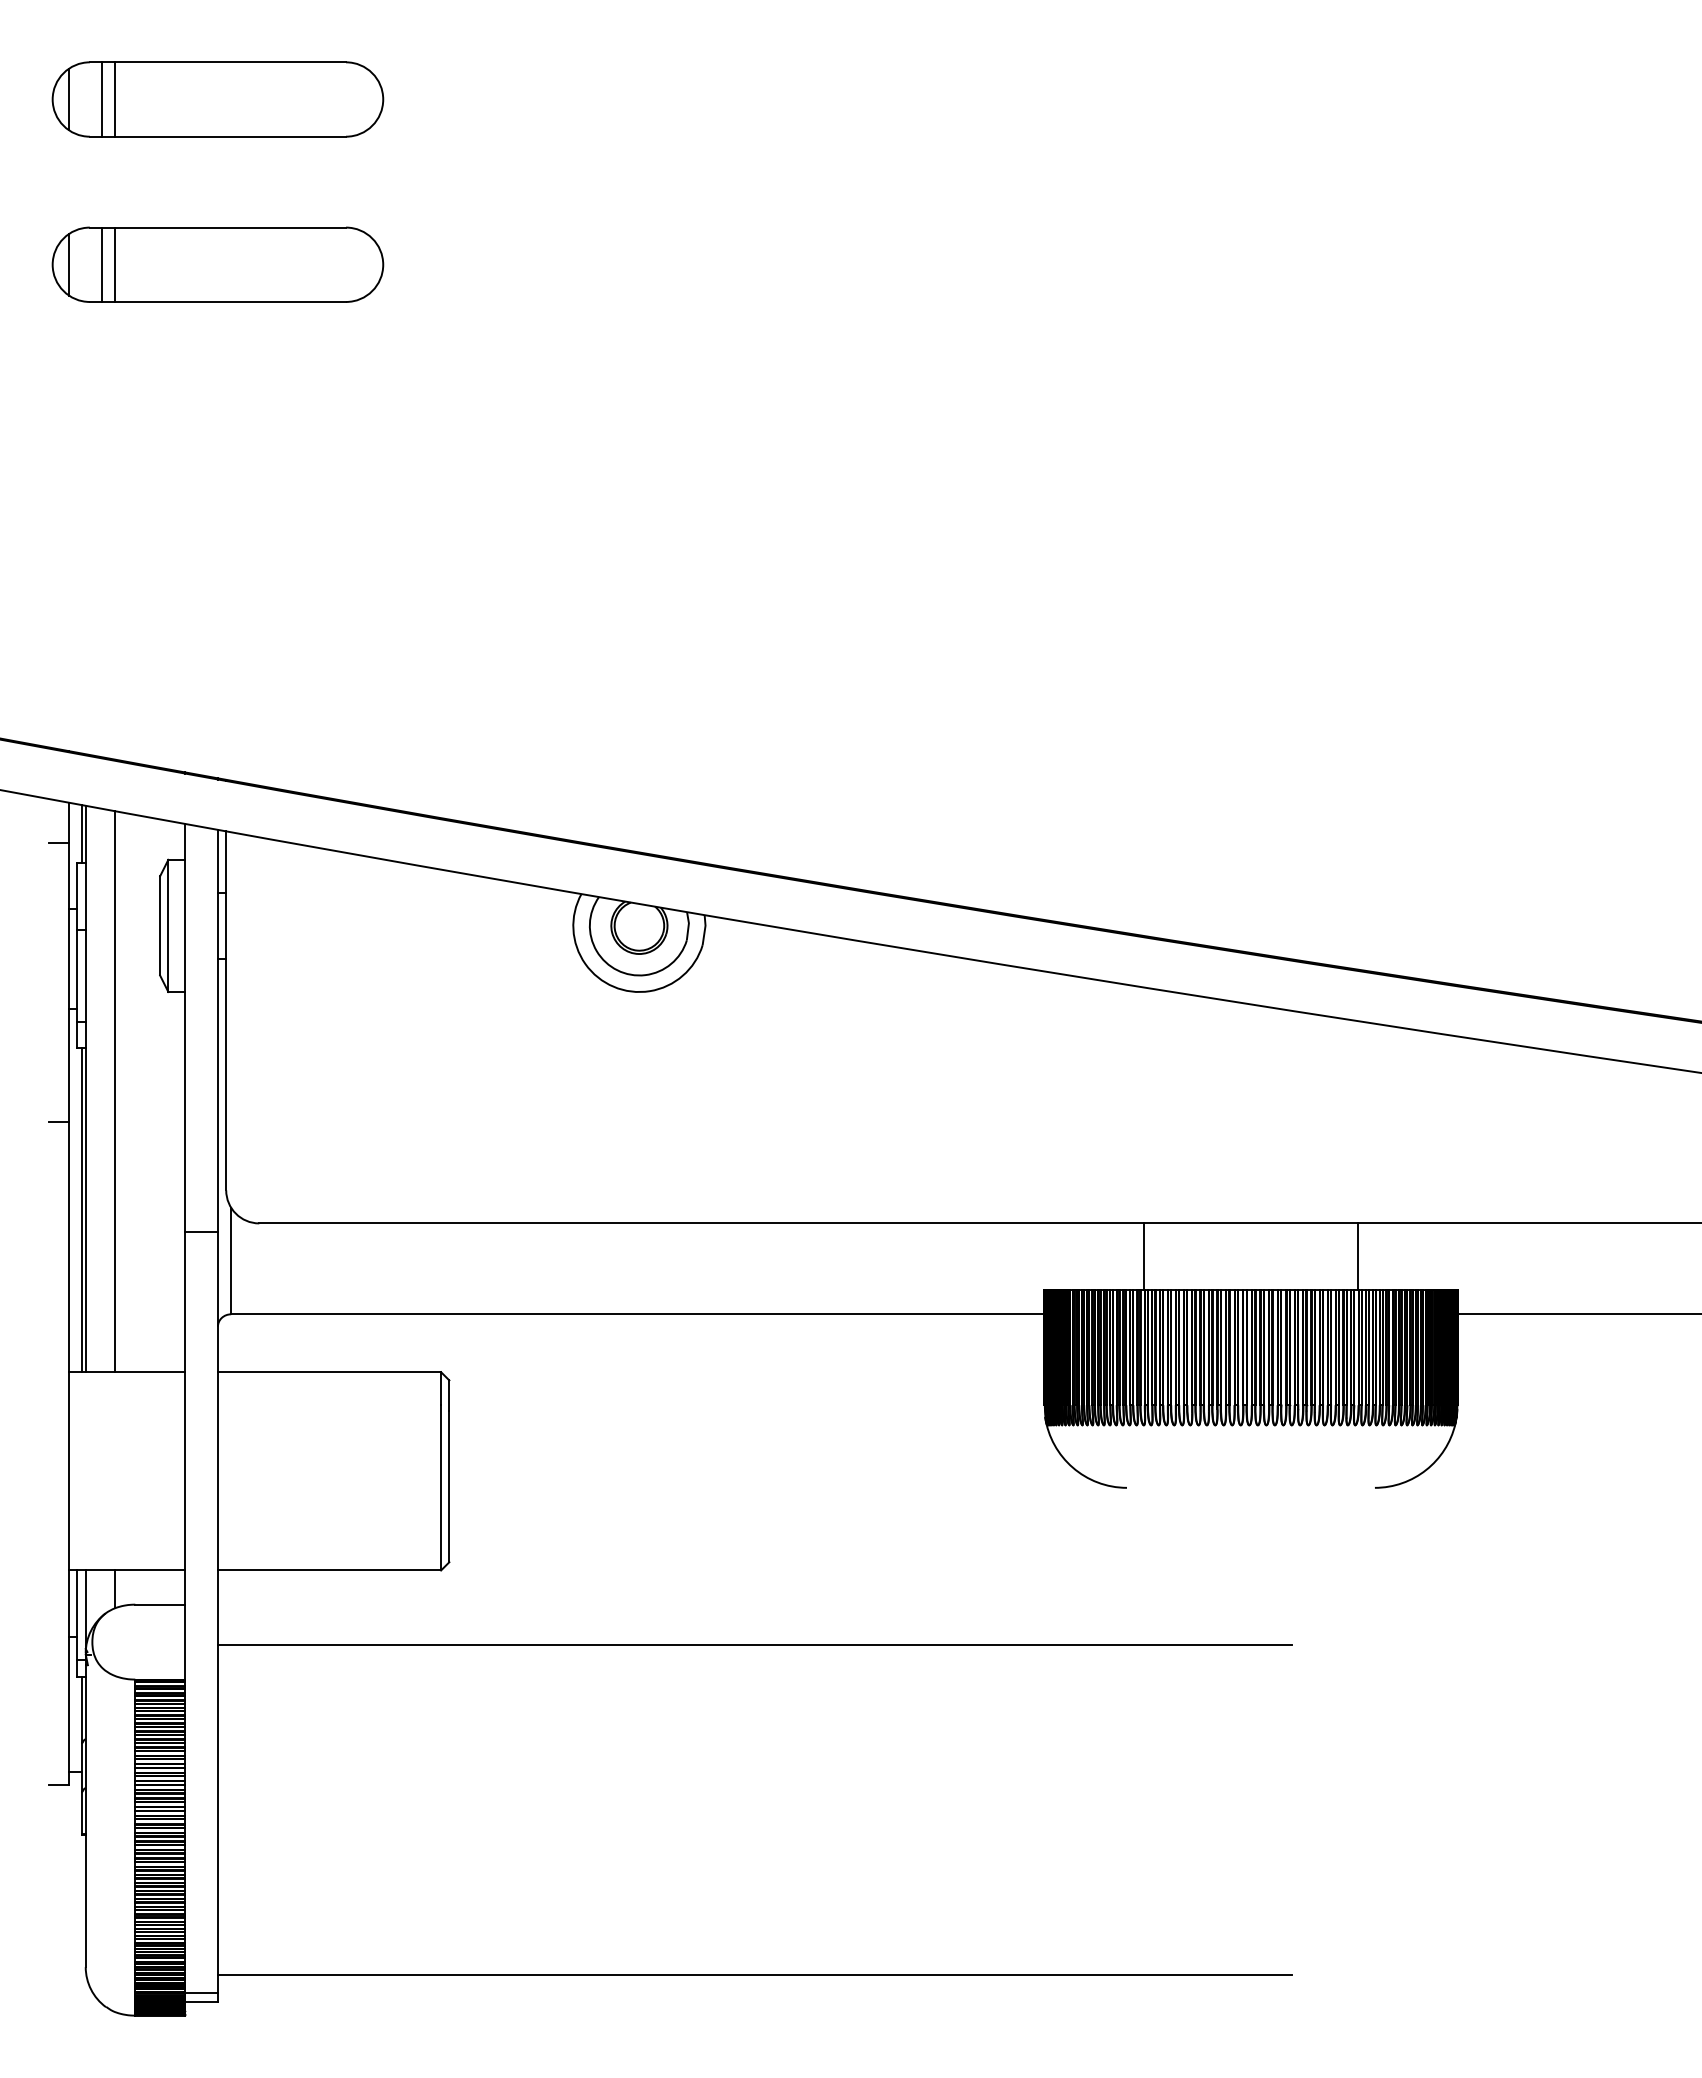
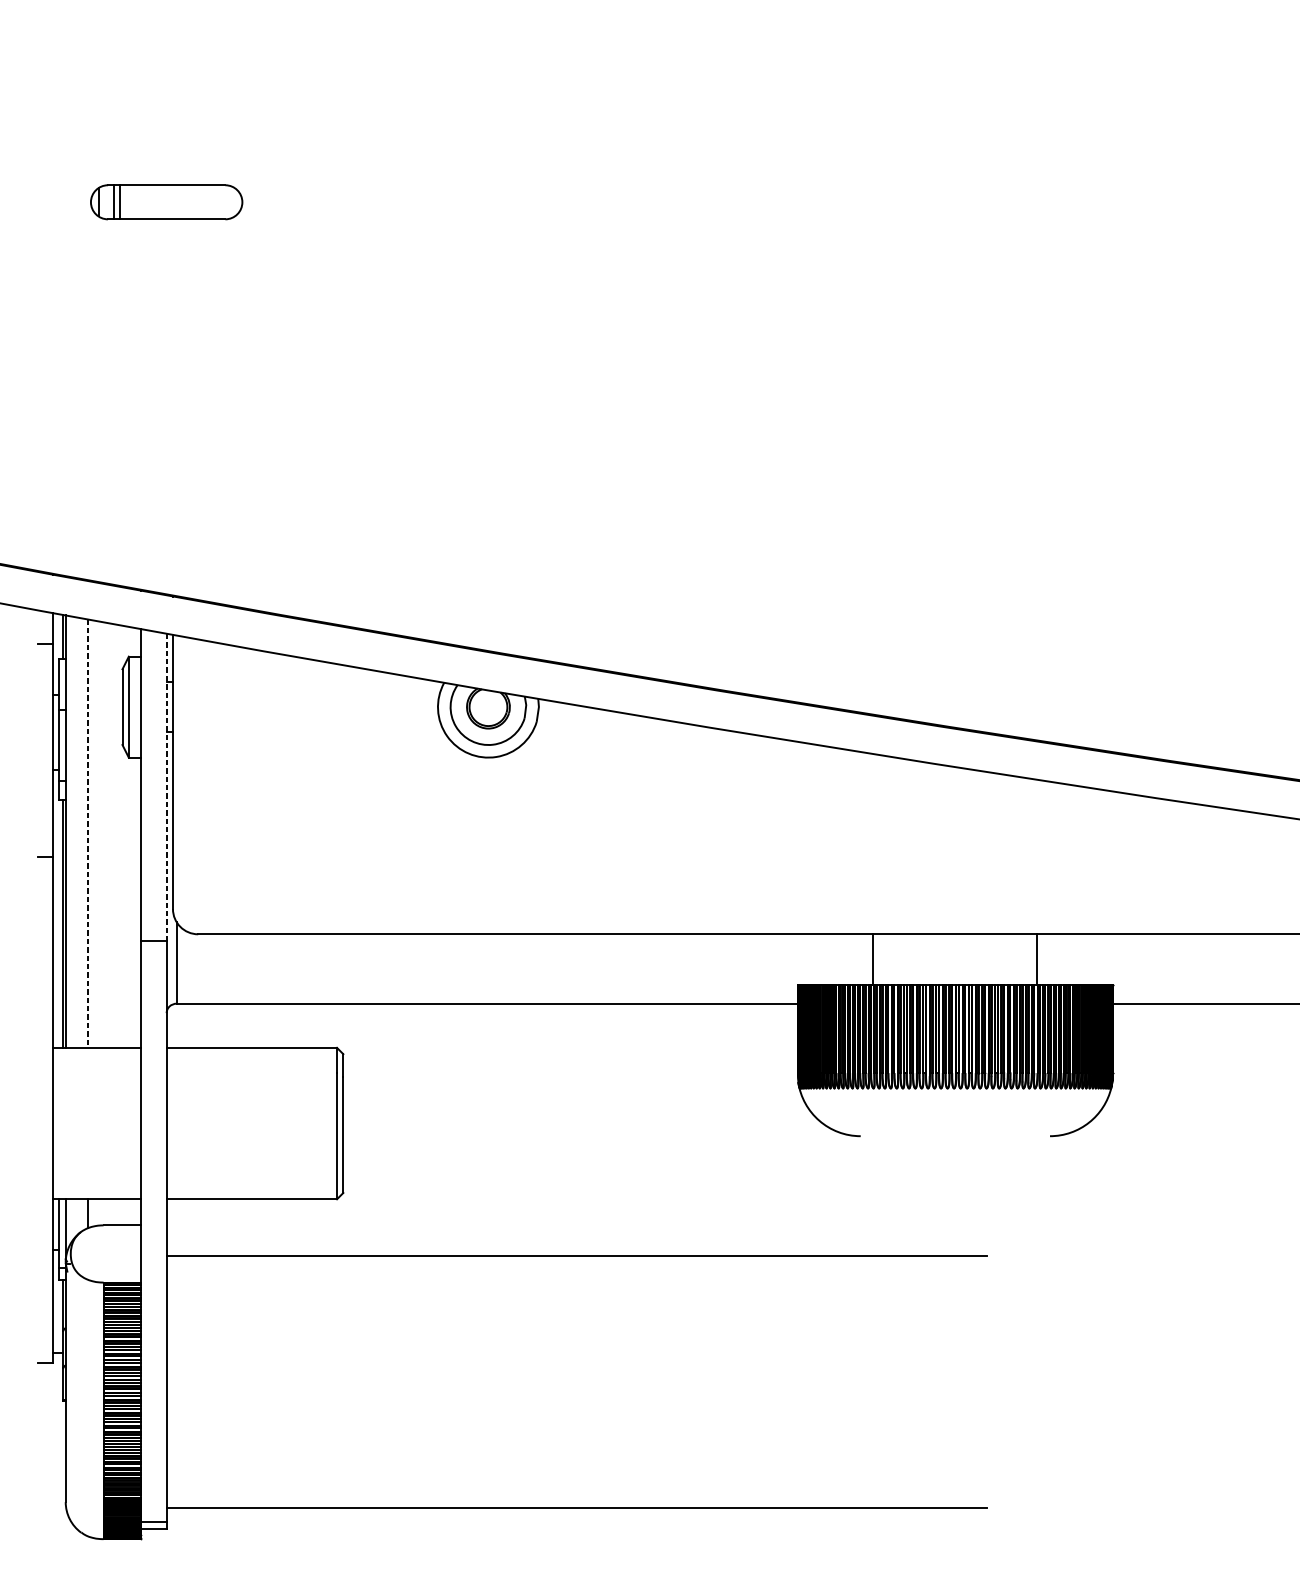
part: (217, 99) -> (166, 76), removed
part: (217, 264) -> (166, 202), size x0.6
line: (217, 1030) -> (166, 787), solid -> dashed
line: (115, 1092) -> (88, 834), solid -> dashed

